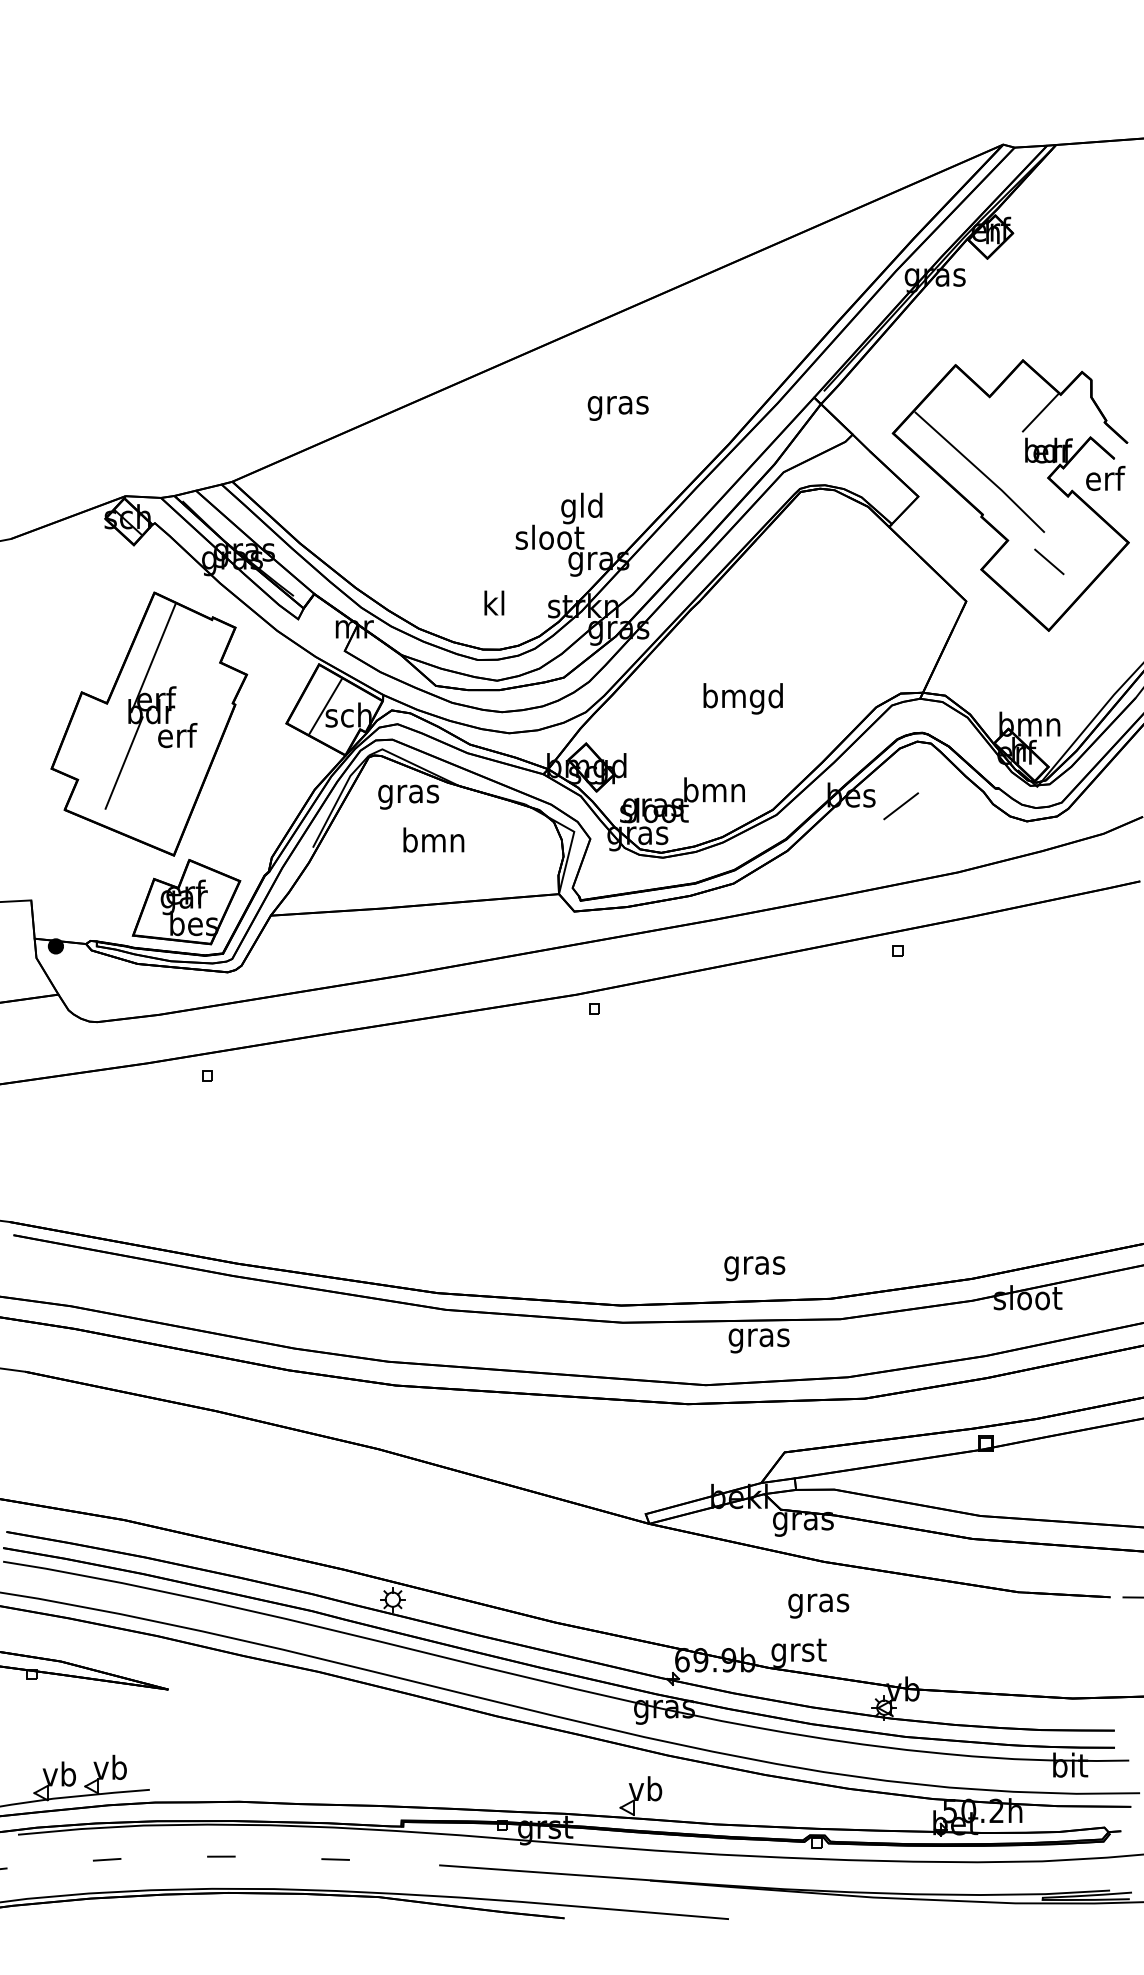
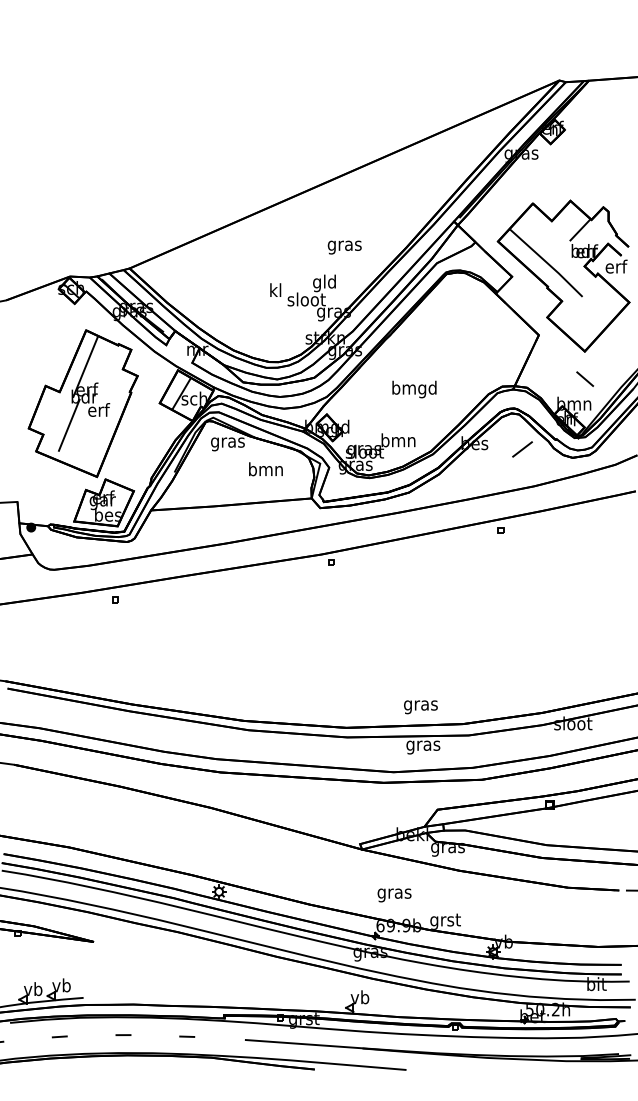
text: (617, 408) -> (344, 247), moved
line: (1049, 560) -> (585, 378), moved
text: (493, 601) -> (275, 289), moved
line: (901, 806) -> (522, 449), moved
text: (433, 840) -> (265, 469), moved
text: (818, 1606) -> (394, 895), moved

